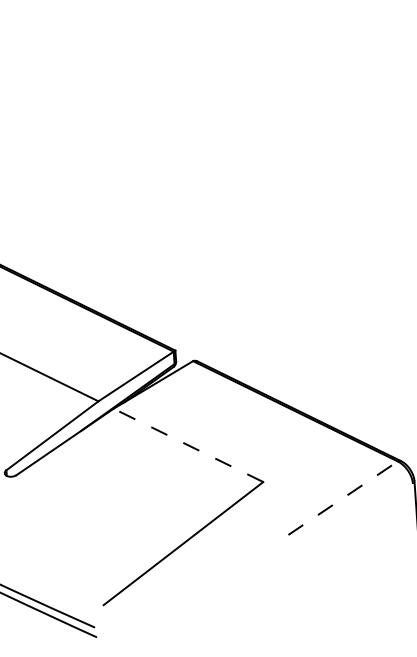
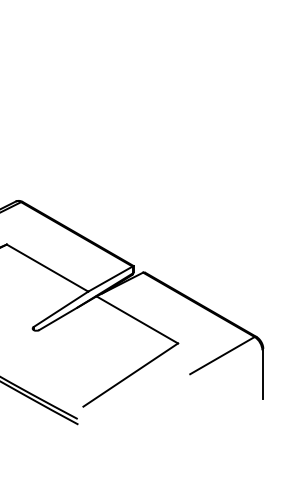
line: (186, 444) -> (136, 319), dashed -> solid
line: (343, 497) -> (222, 355), dashed -> solid

